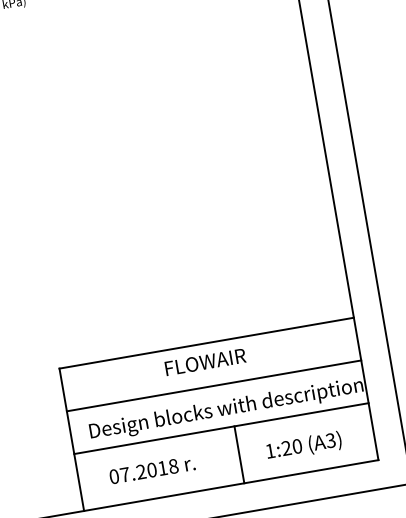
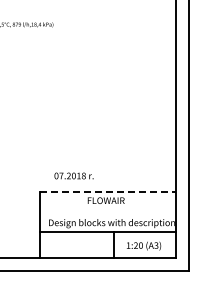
line: (207, 343) -> (108, 192), solid -> dashed
line: (214, 386) -> (108, 212), removed
text: (150, 469) -> (73, 175), moved

